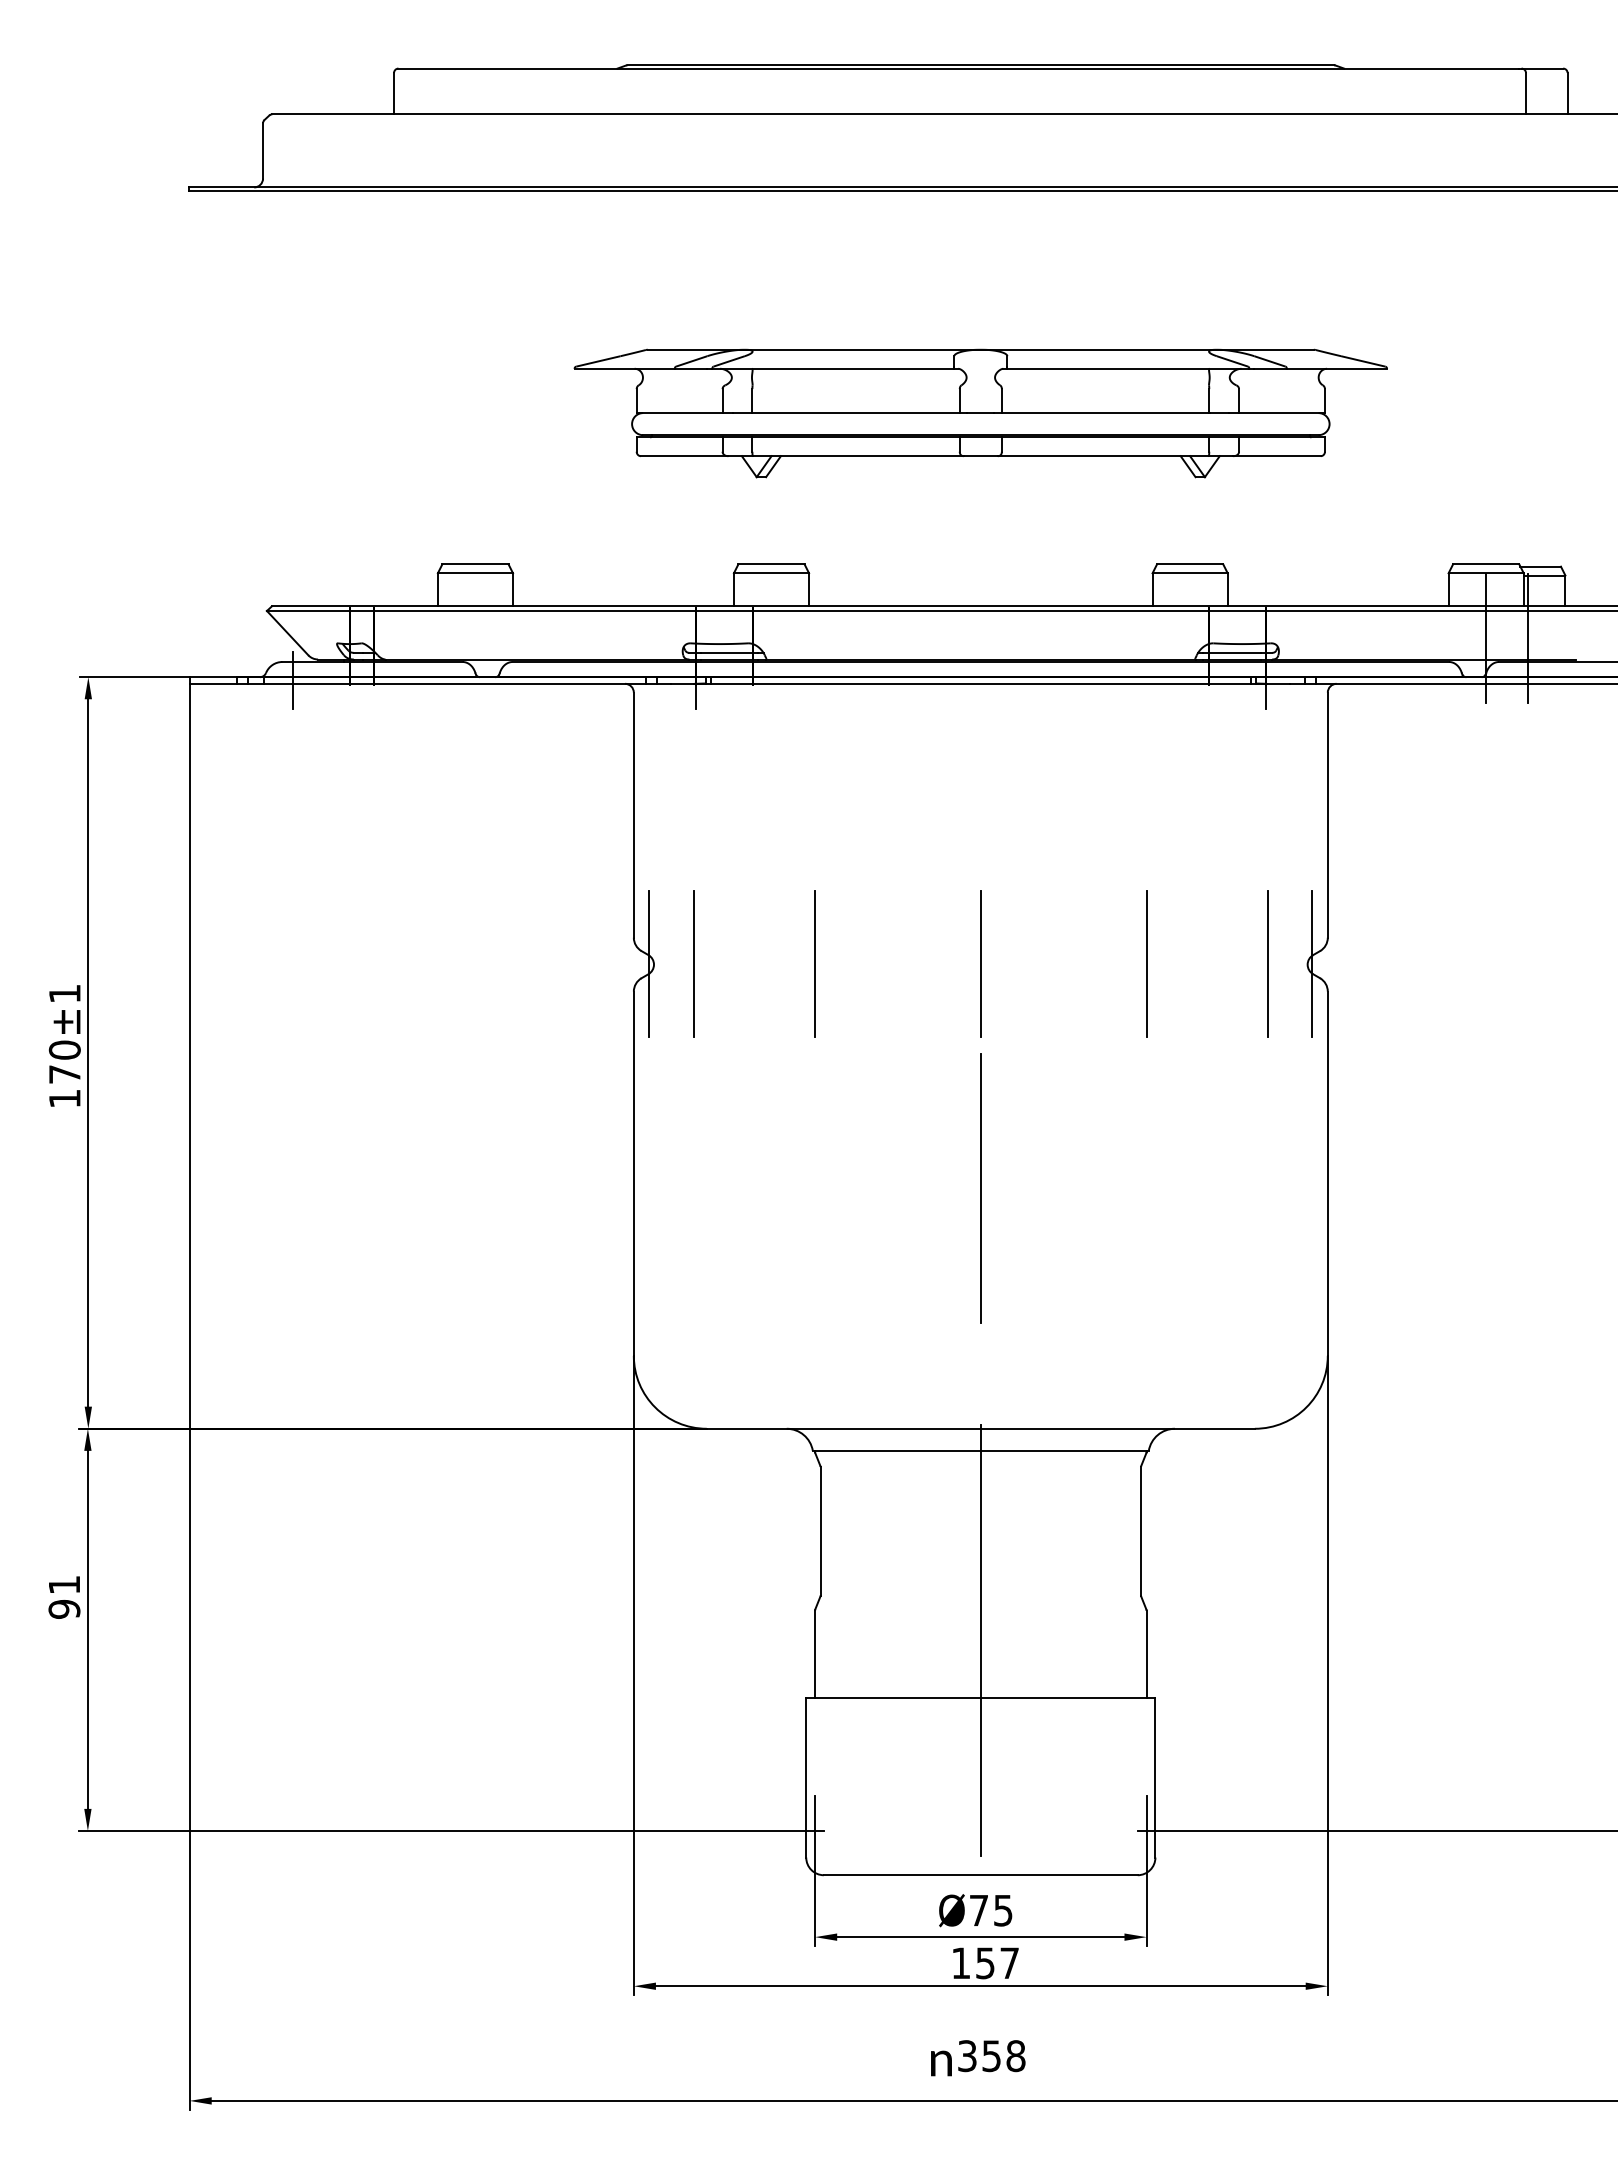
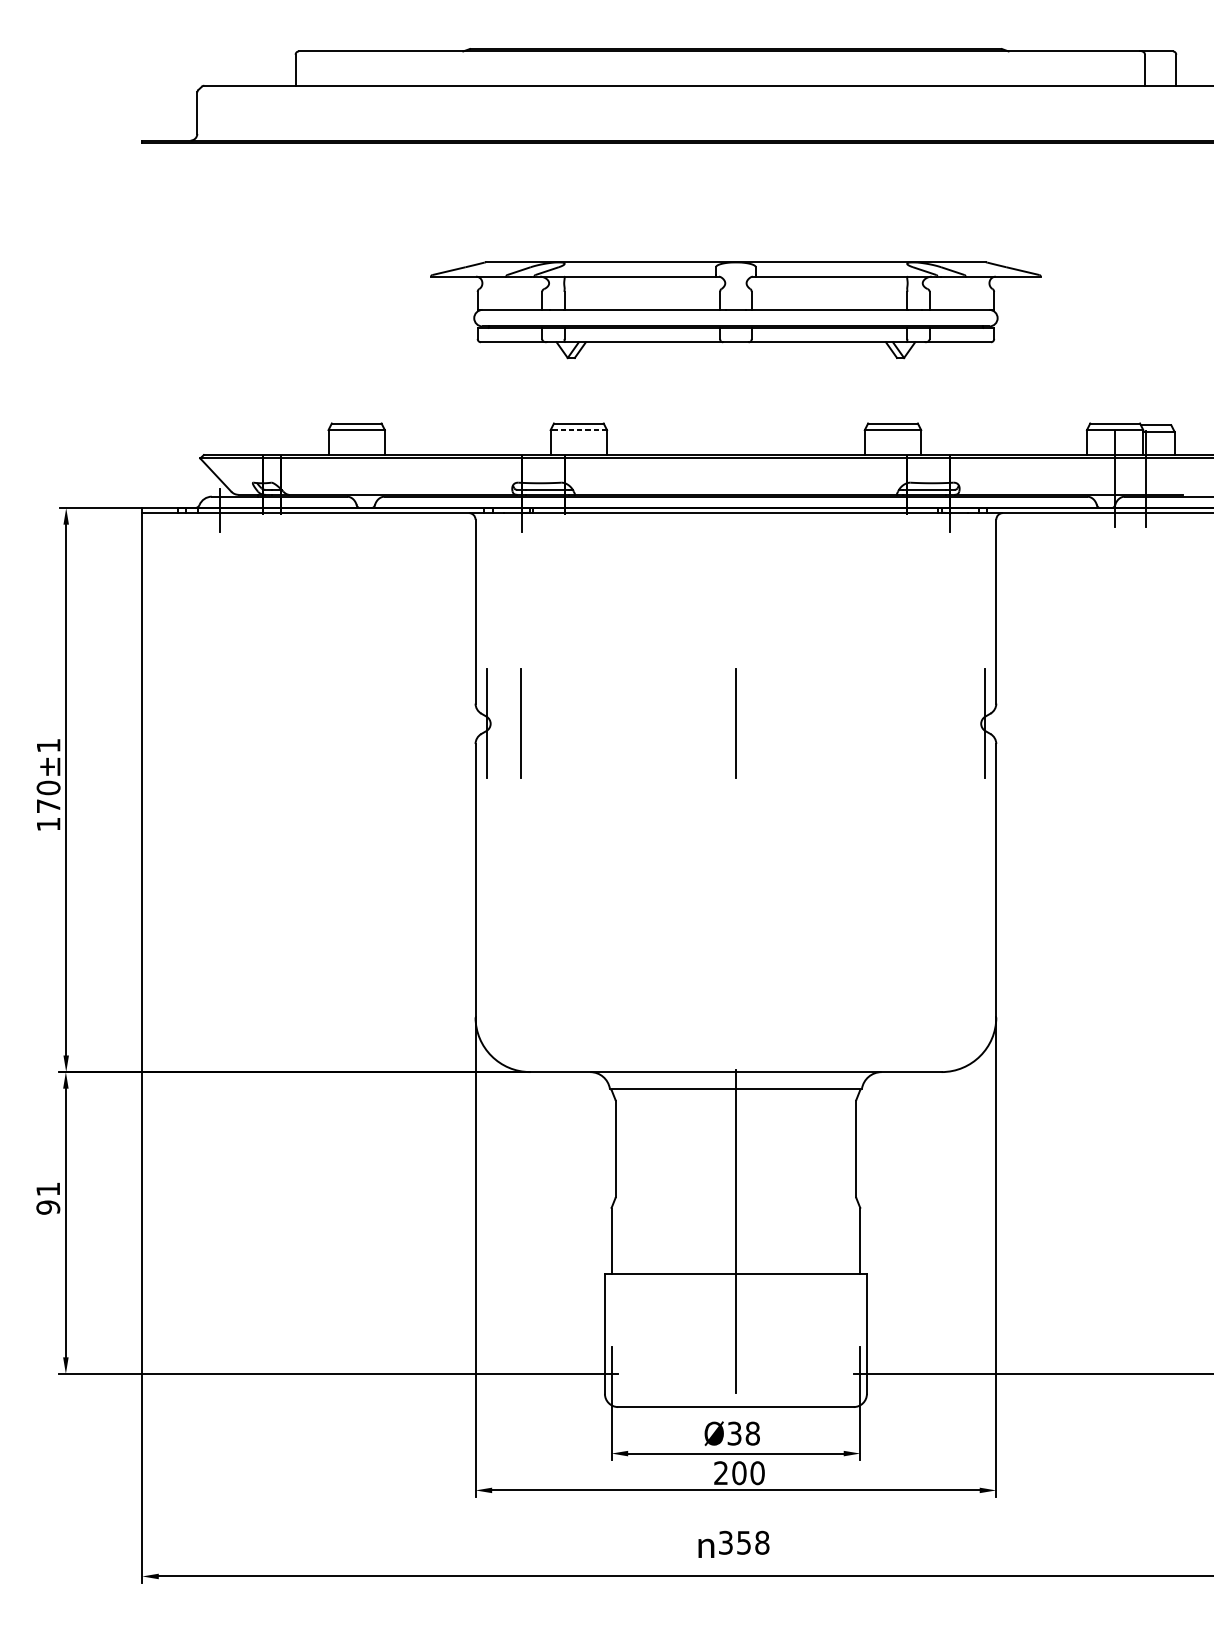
line: (771, 573) -> (578, 430), solid -> dashed
line: (815, 964) -> (611, 723), removed
line: (1146, 964) -> (860, 723), removed
line: (1267, 964) -> (951, 723), removed
line: (980, 1188) -> (735, 891), removed
text: (990, 1910) -> (743, 1433), 75 -> 38
text: (985, 1963) -> (739, 1473), 157 -> 200

